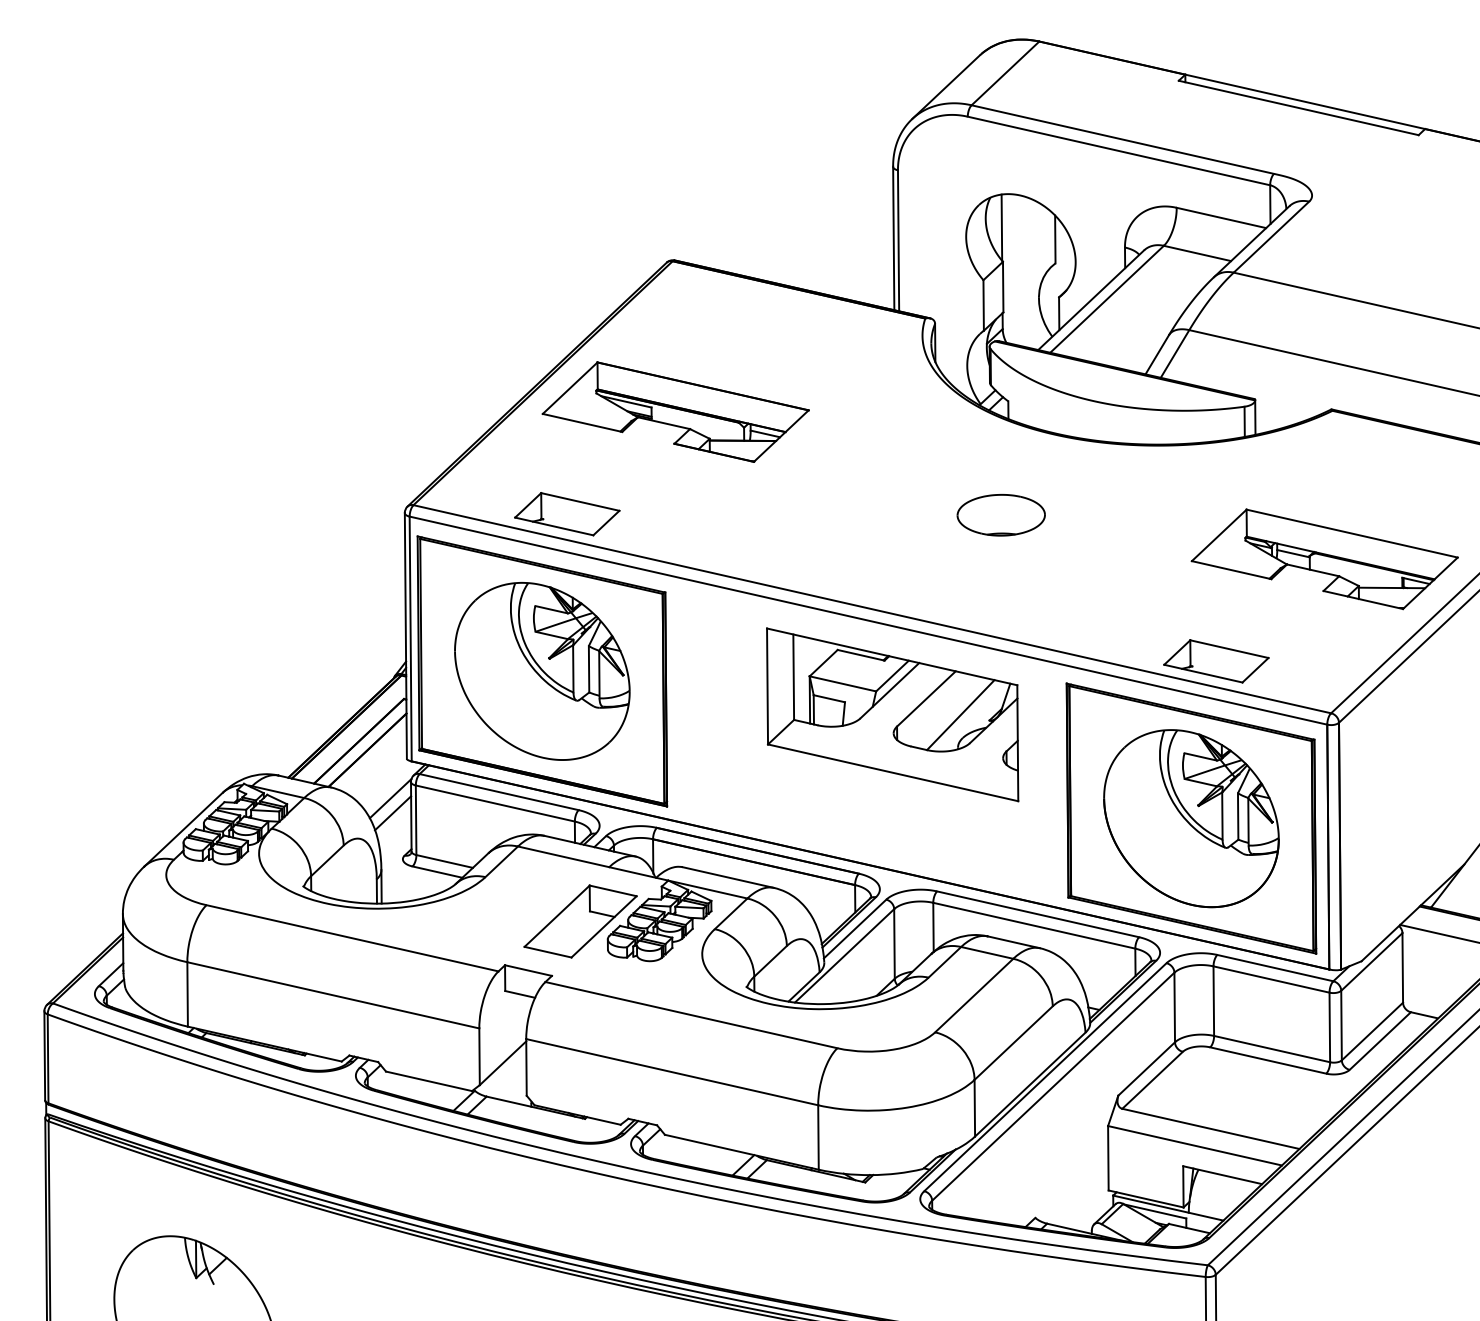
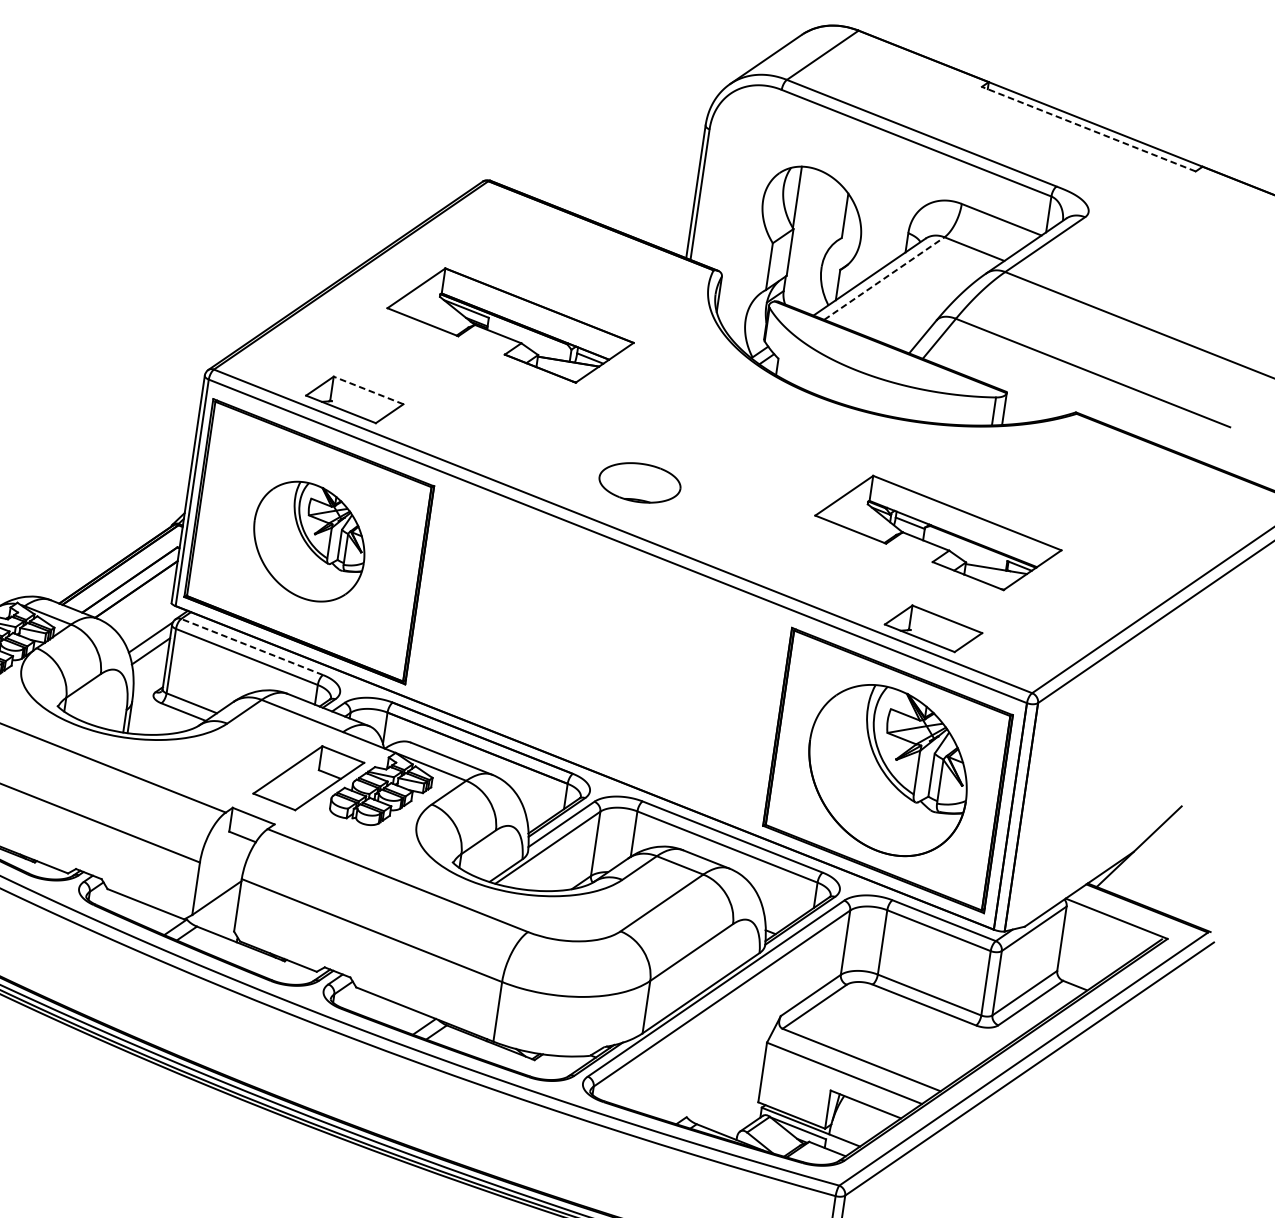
line: (1298, 107) -> (1088, 128), solid -> dashed
line: (1107, 299) -> (884, 278), solid -> dashed
part: (675, 411) -> (510, 324), moved
line: (579, 501) -> (367, 389), solid -> dashed
part: (1000, 515) -> (639, 483), moved
part: (1324, 559) -> (938, 533), moved
part: (542, 671) -> (309, 541), size x0.7
part: (892, 714) -> (626, 631), removed
line: (499, 792) -> (252, 647), solid -> dashed

